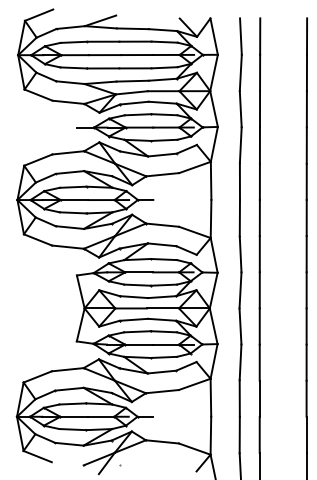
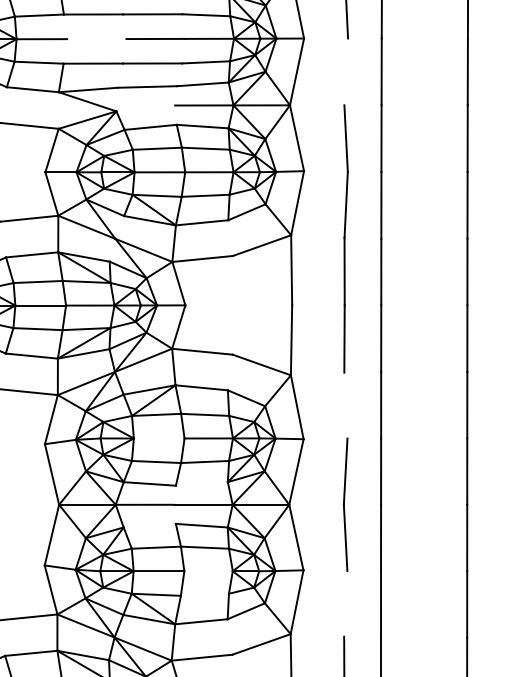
line: (105, 55) -> (97, 39), removed
line: (240, 72) -> (345, 71), removed
line: (131, 92) -> (145, 107), removed
line: (240, 254) -> (345, 405), removed
line: (138, 272) -> (158, 438), removed
line: (162, 297) -> (202, 484), removed
line: (133, 319) -> (148, 525), removed
line: (165, 344) -> (207, 571), removed
line: (163, 356) -> (204, 593), removed
line: (240, 362) -> (345, 604), removed

